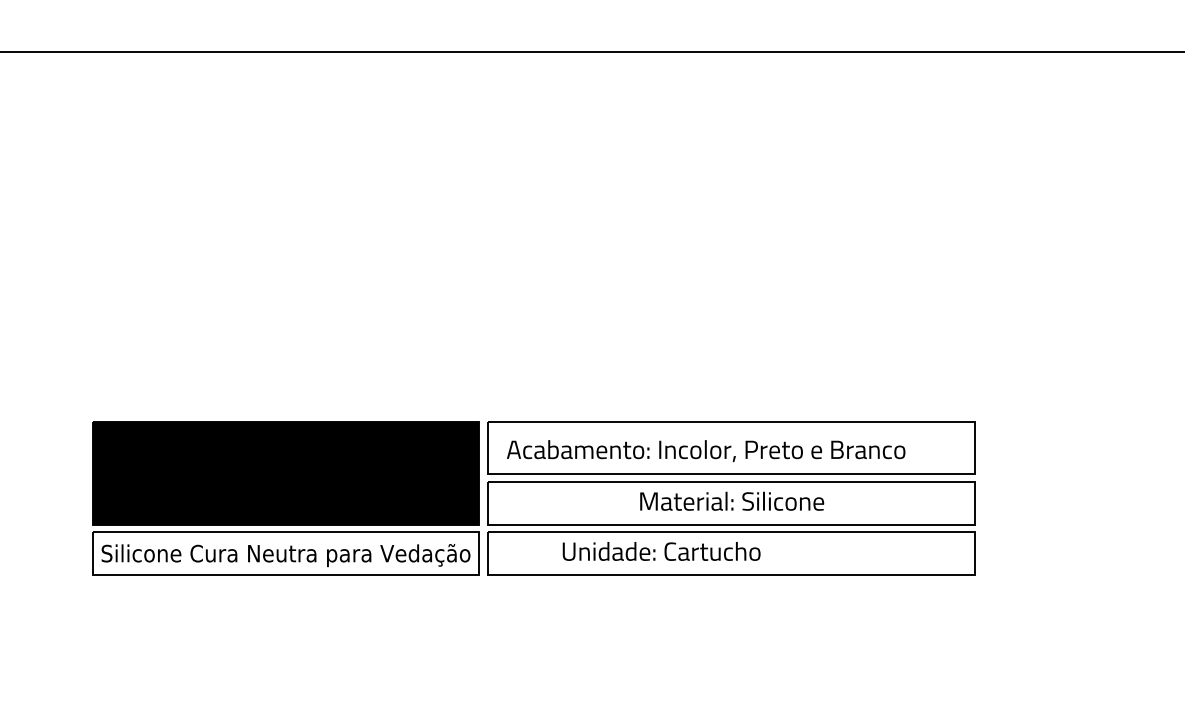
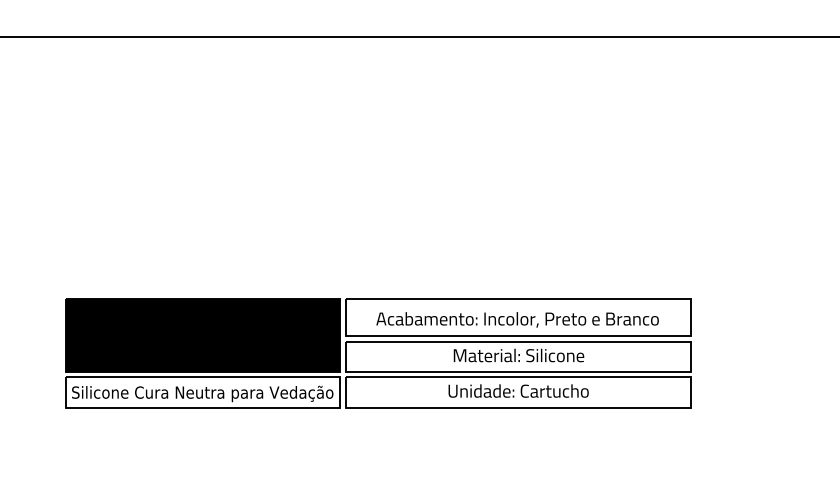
text: (706, 451) -> (517, 320), moved
text: (661, 551) -> (518, 391), moved

